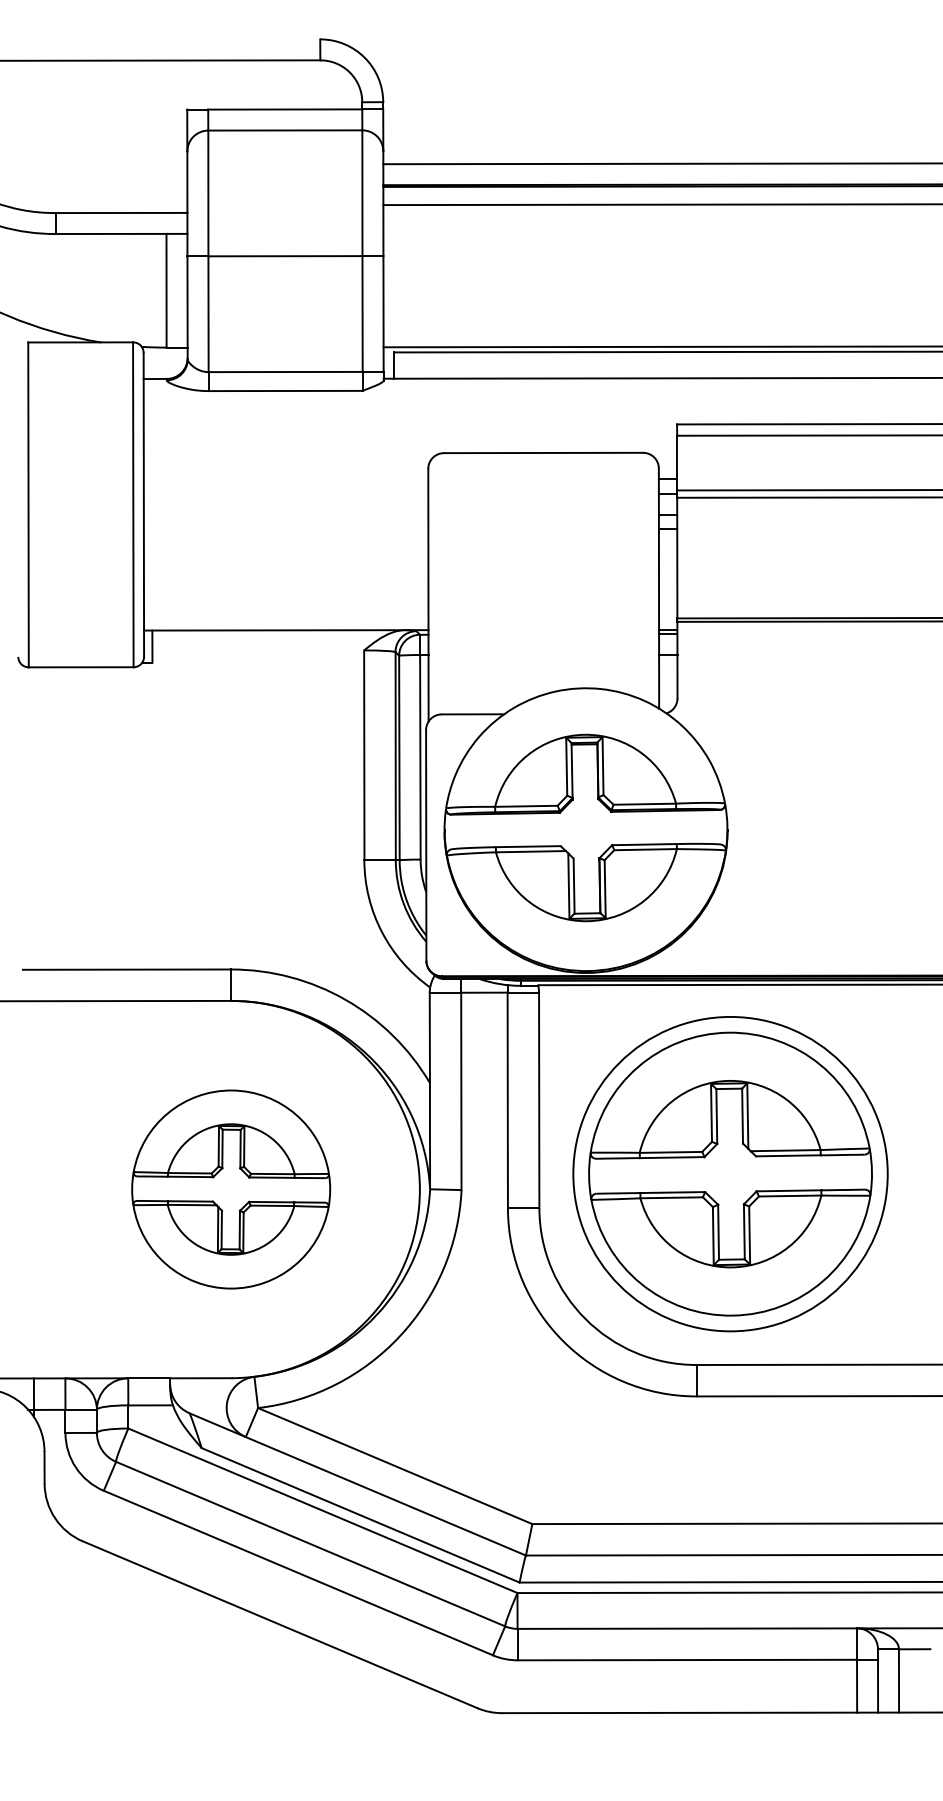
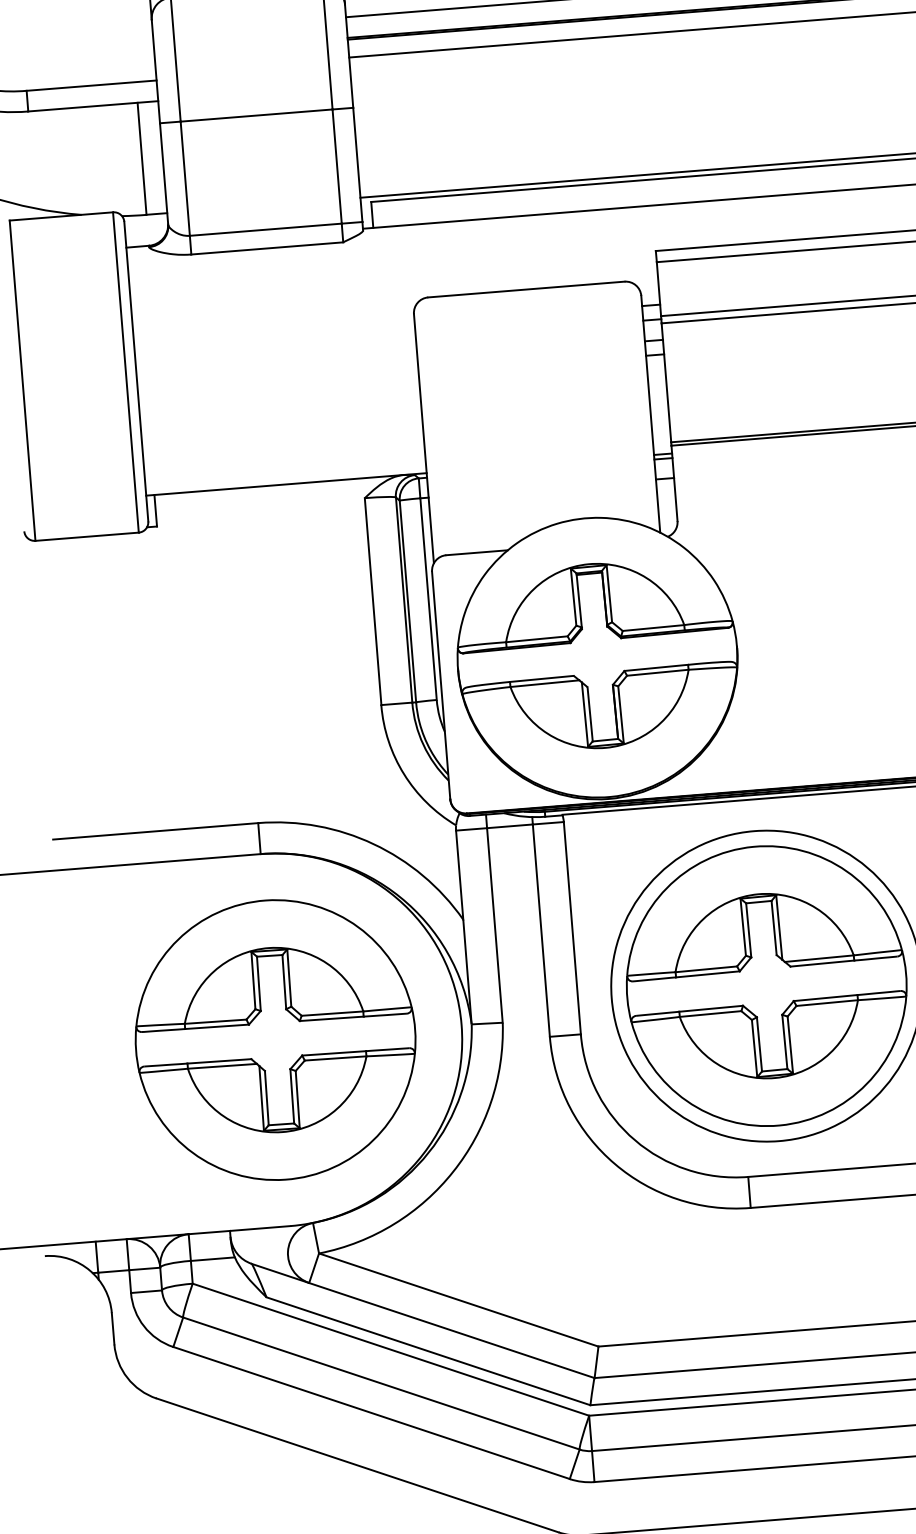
part: (230, 1189) -> (274, 1040), size x1.43

